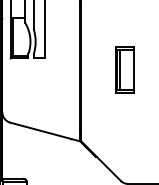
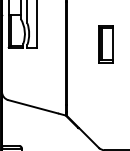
part: (124, 70) -> (105, 44), moved

